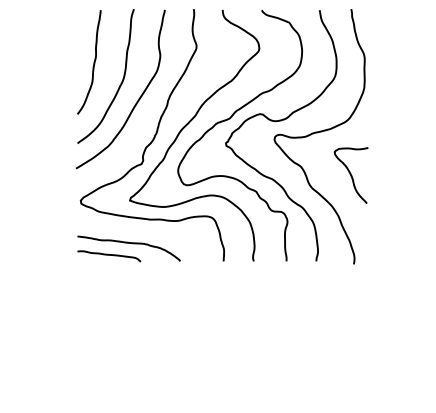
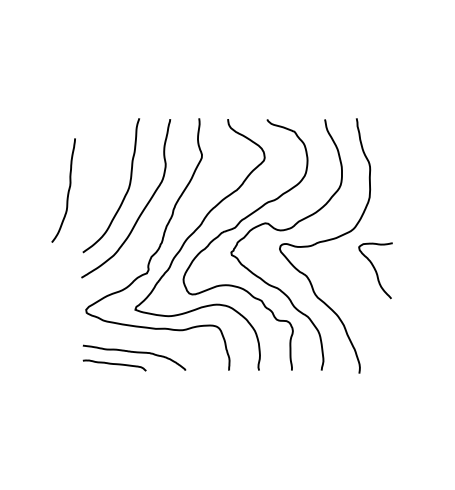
curve: (93, 63) -> (67, 191), moved
curve: (351, 175) -> (375, 270), moved

